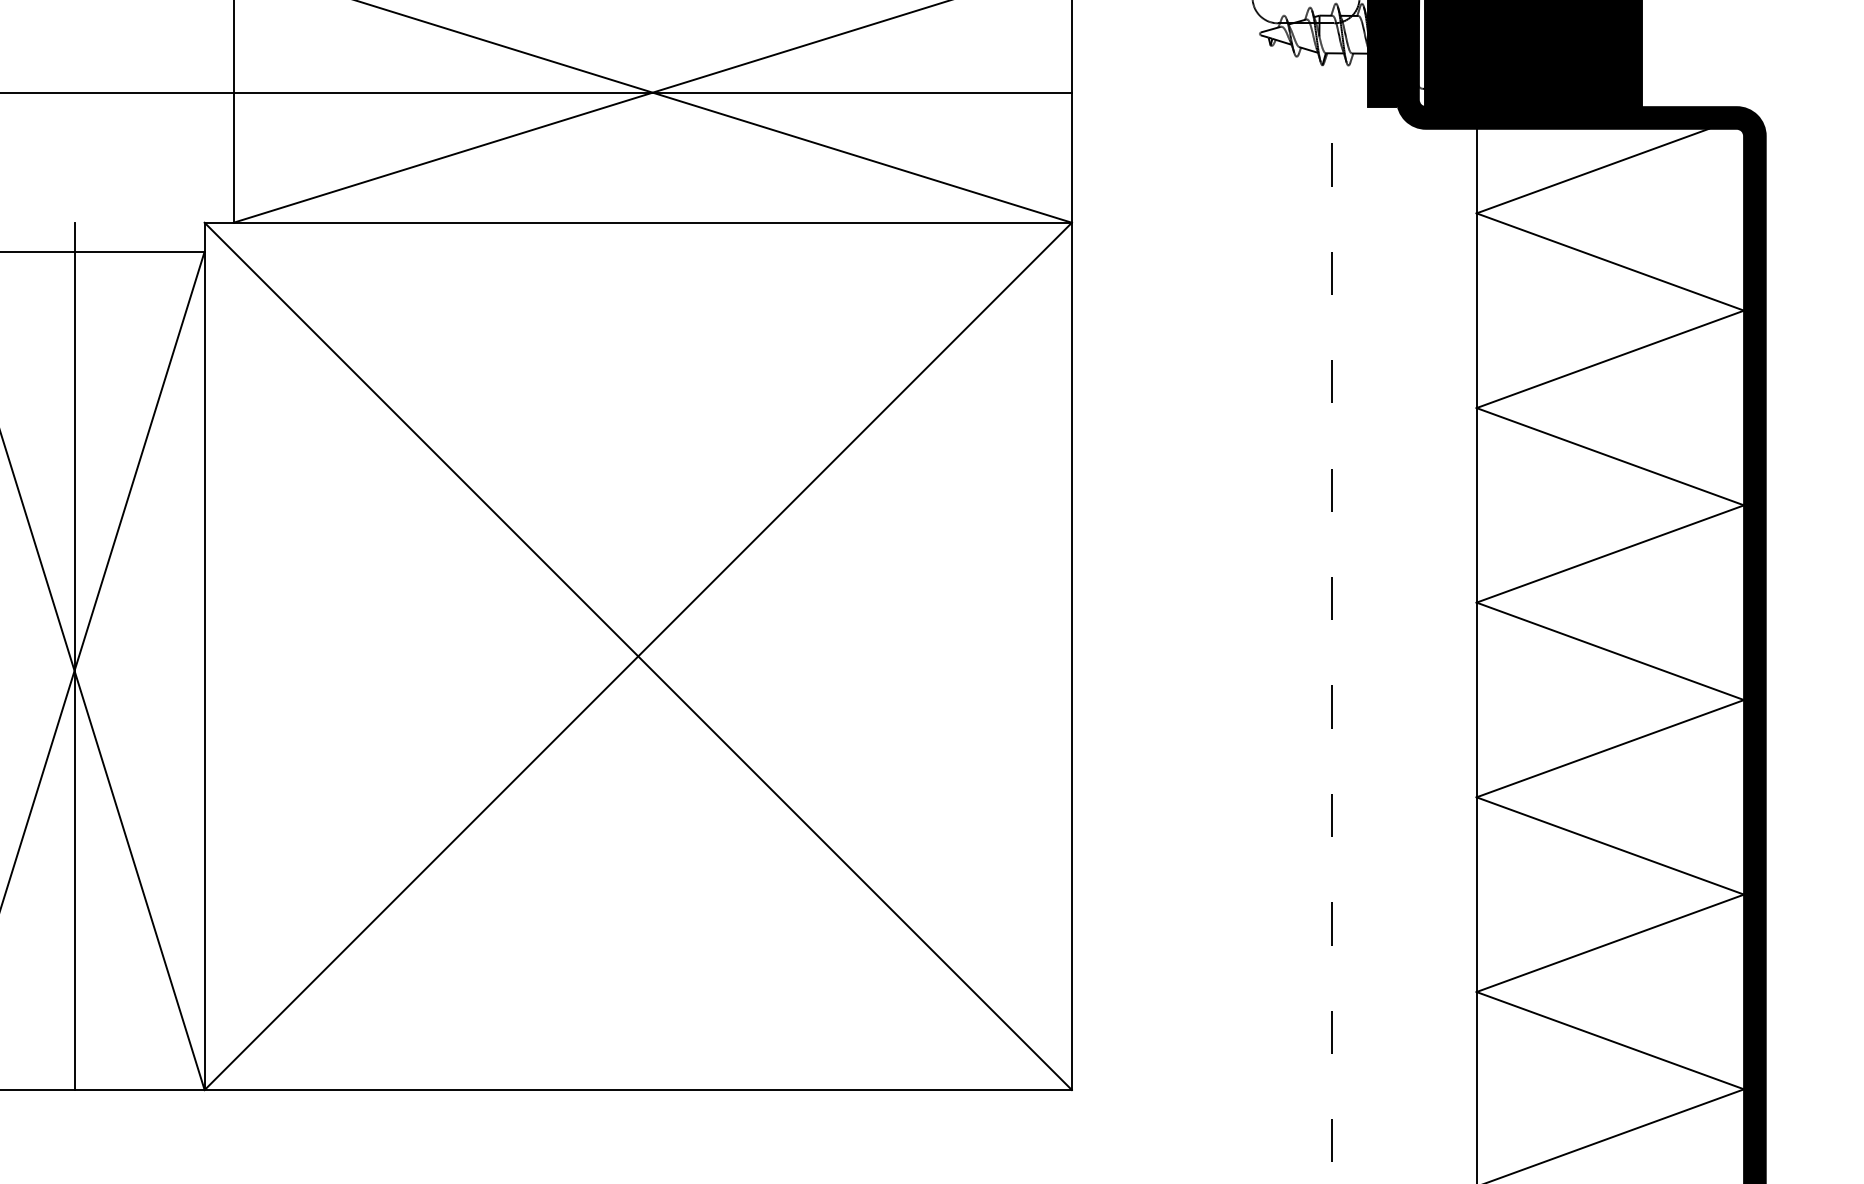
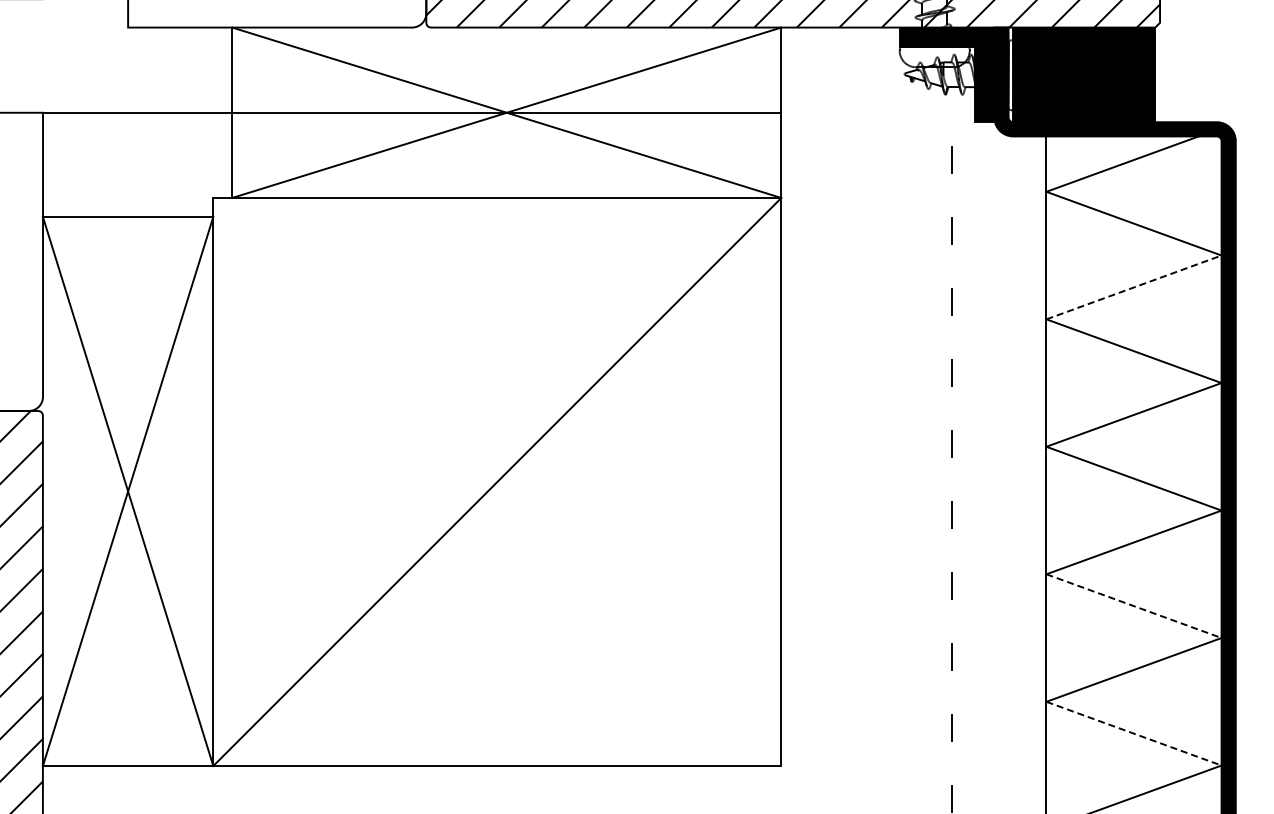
line: (1611, 359) -> (1134, 287), solid -> dashed
line: (75, 655) -> (128, 481), removed
line: (638, 655) -> (497, 481), removed
line: (1611, 846) -> (1134, 606), solid -> dashed
line: (1611, 1040) -> (1134, 733), solid -> dashed

